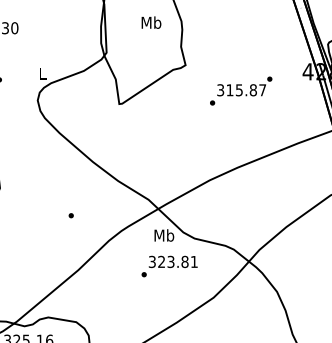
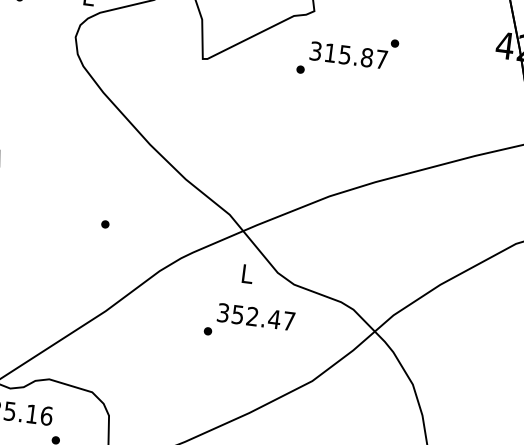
text: (241, 90) -> (348, 55), moved
text: (164, 235) -> (247, 273), Mb -> L
text: (177, 261) -> (262, 317), 323.81 -> 352.47

